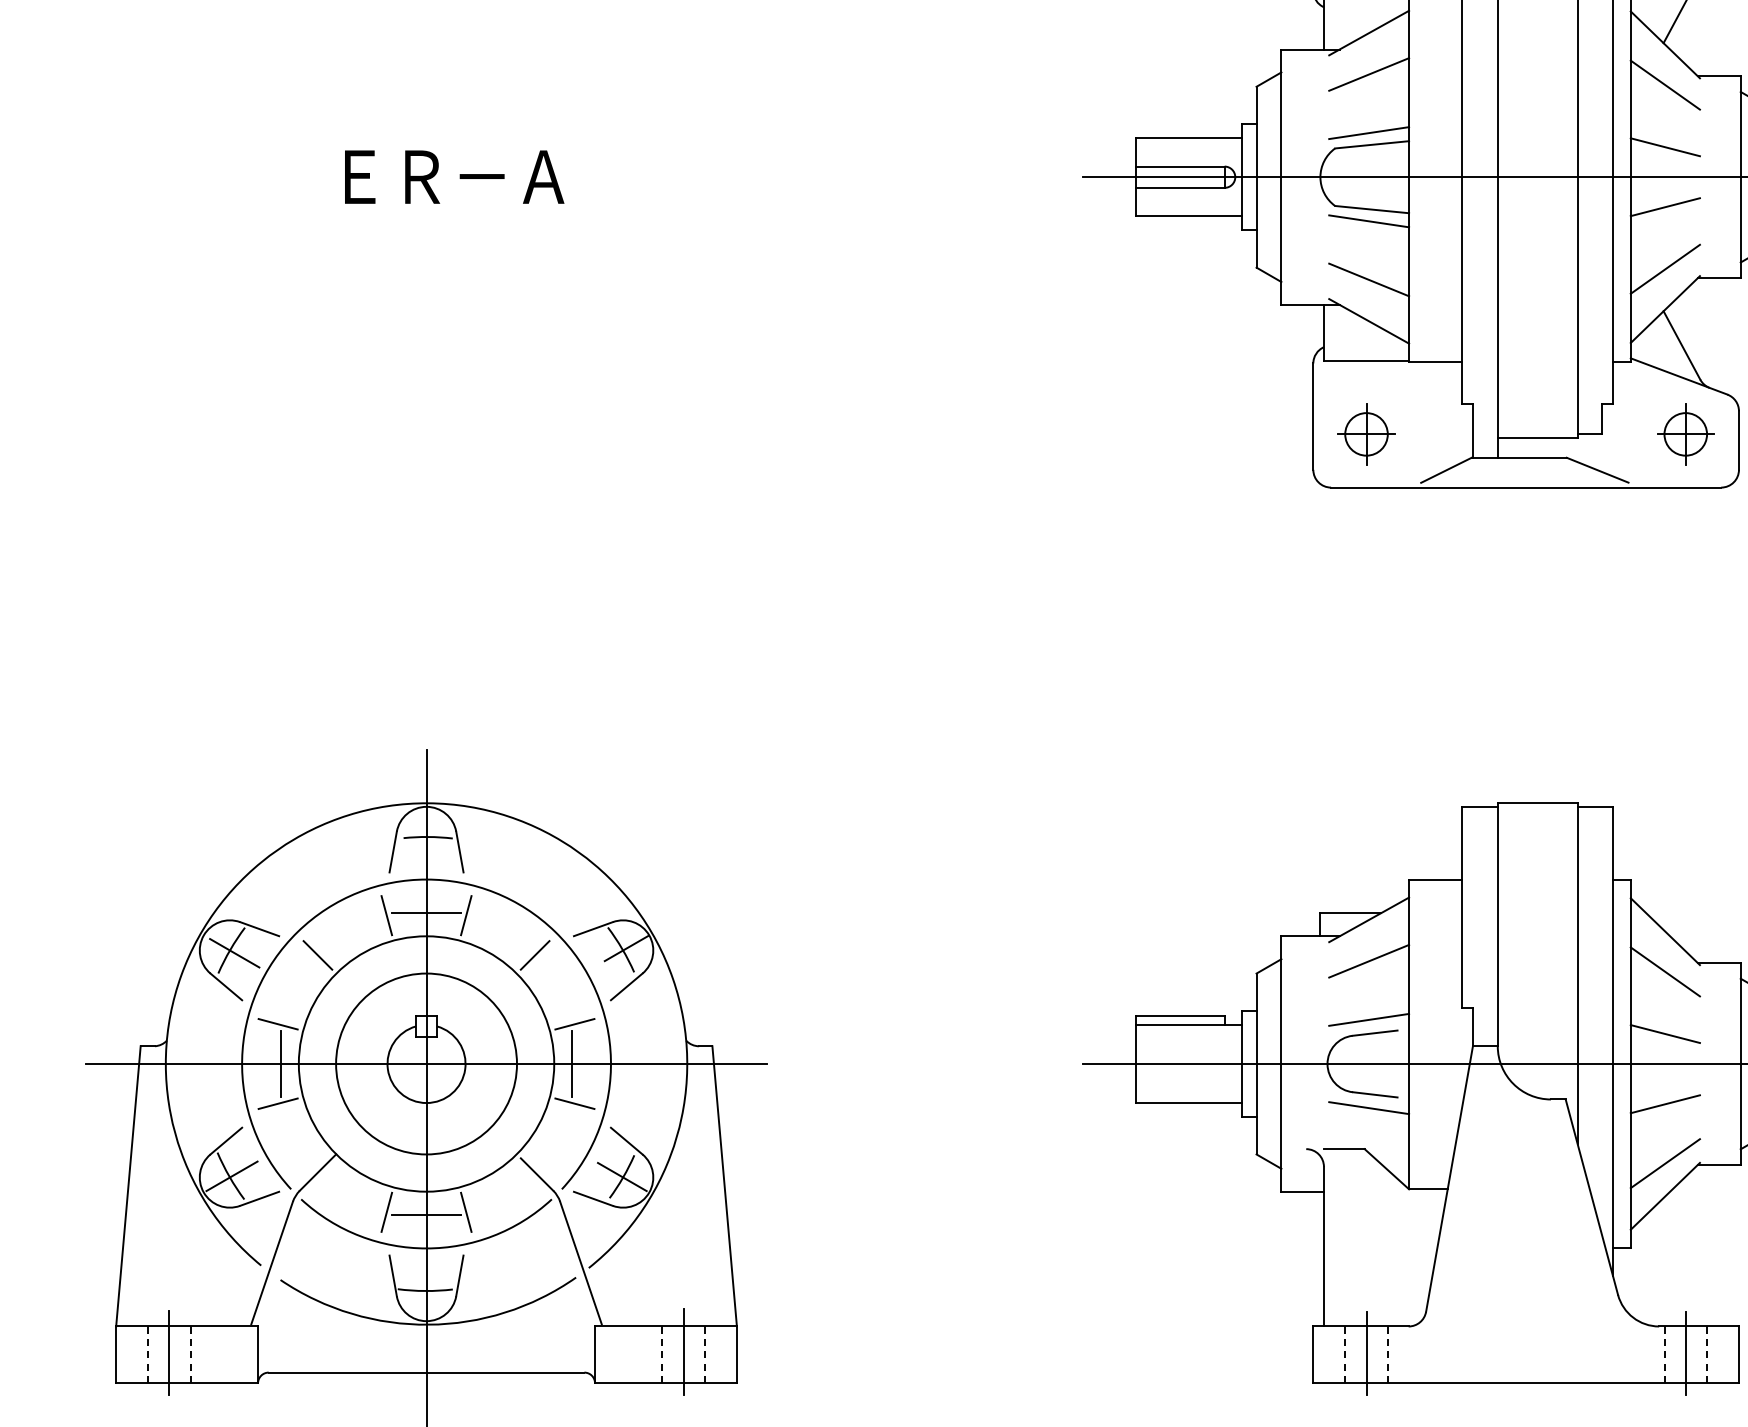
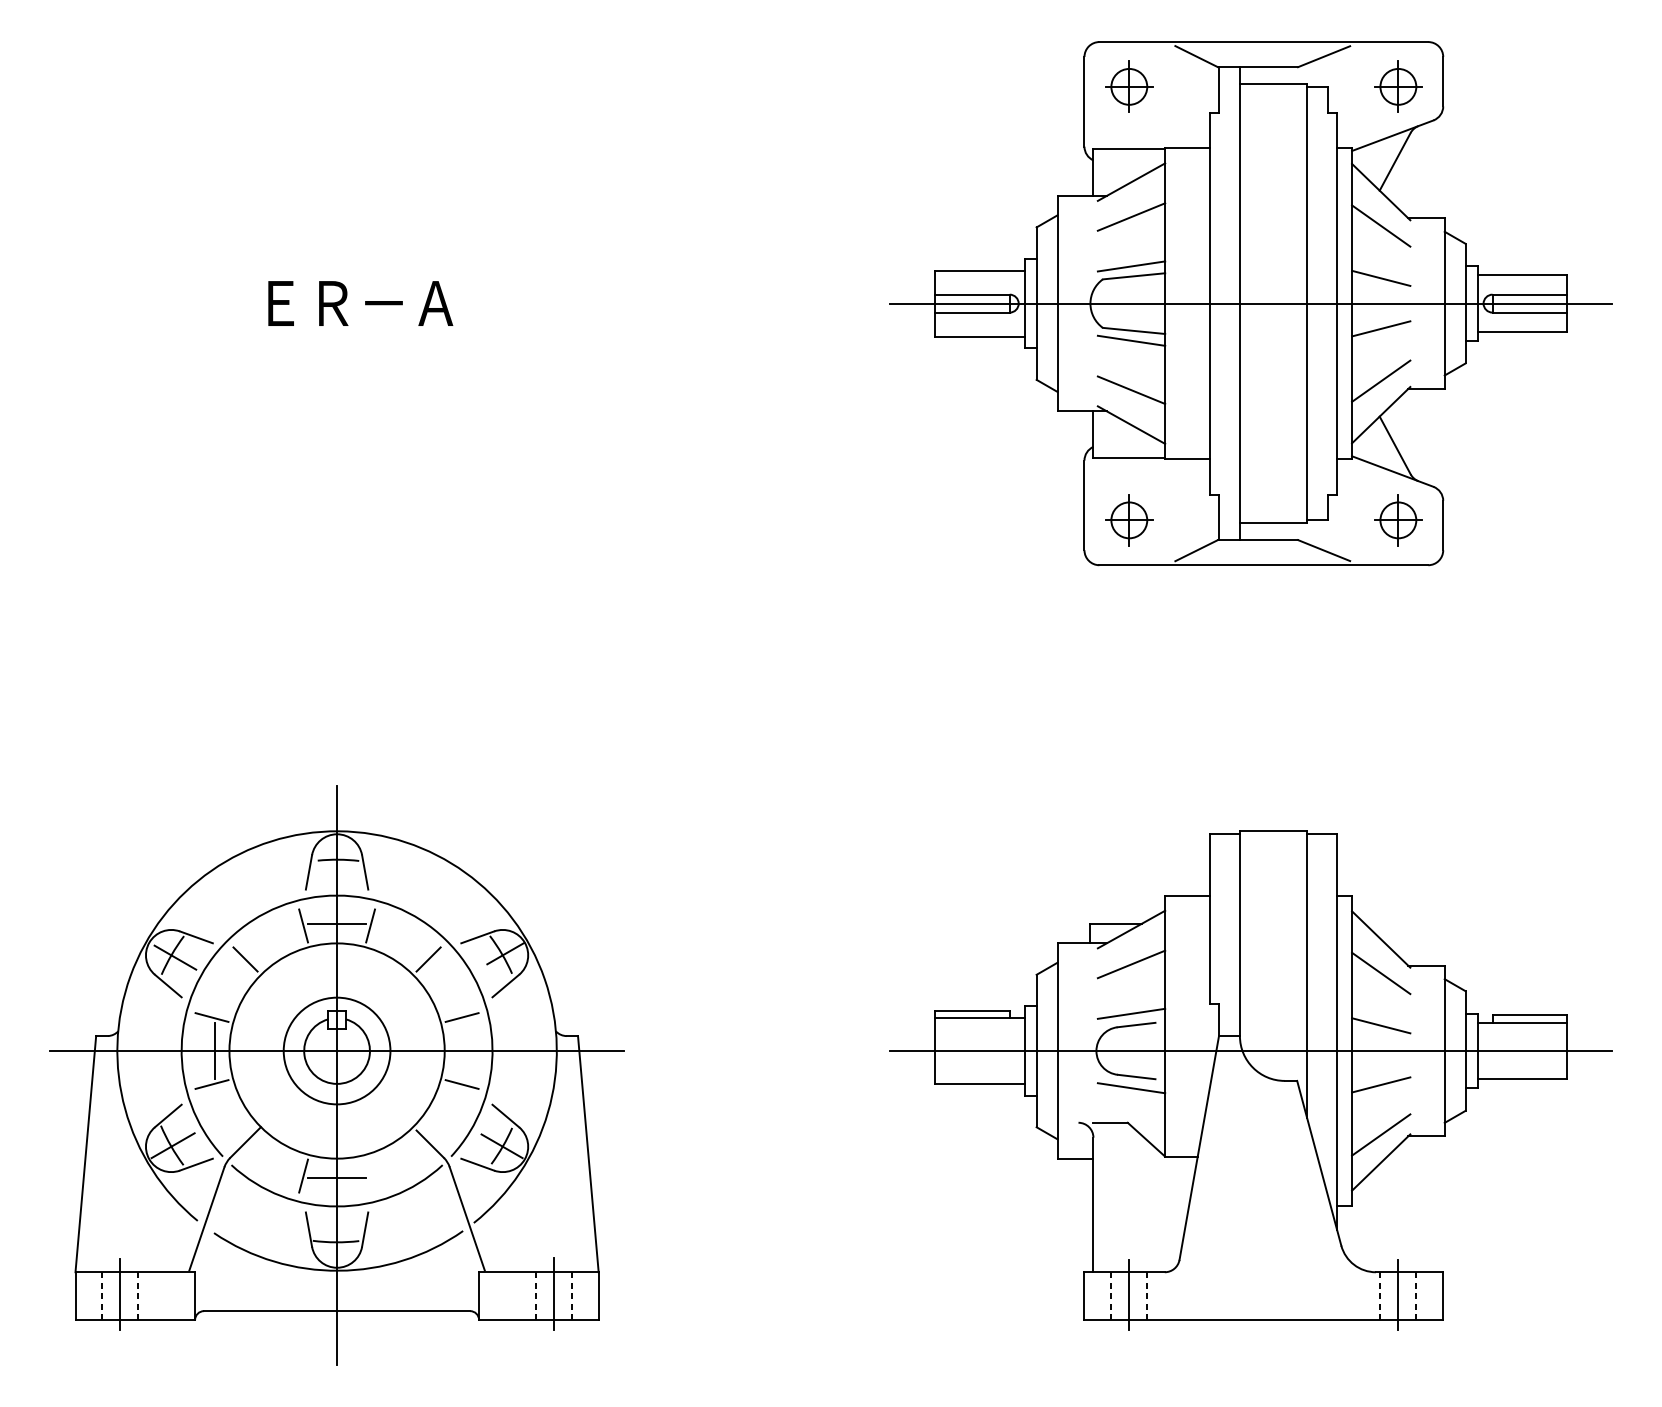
circle: (425, 1063) -> (336, 1050), size x0.7
line: (571, 1063) -> (459, 1050), removed
line: (466, 1211) -> (370, 1175), removed

